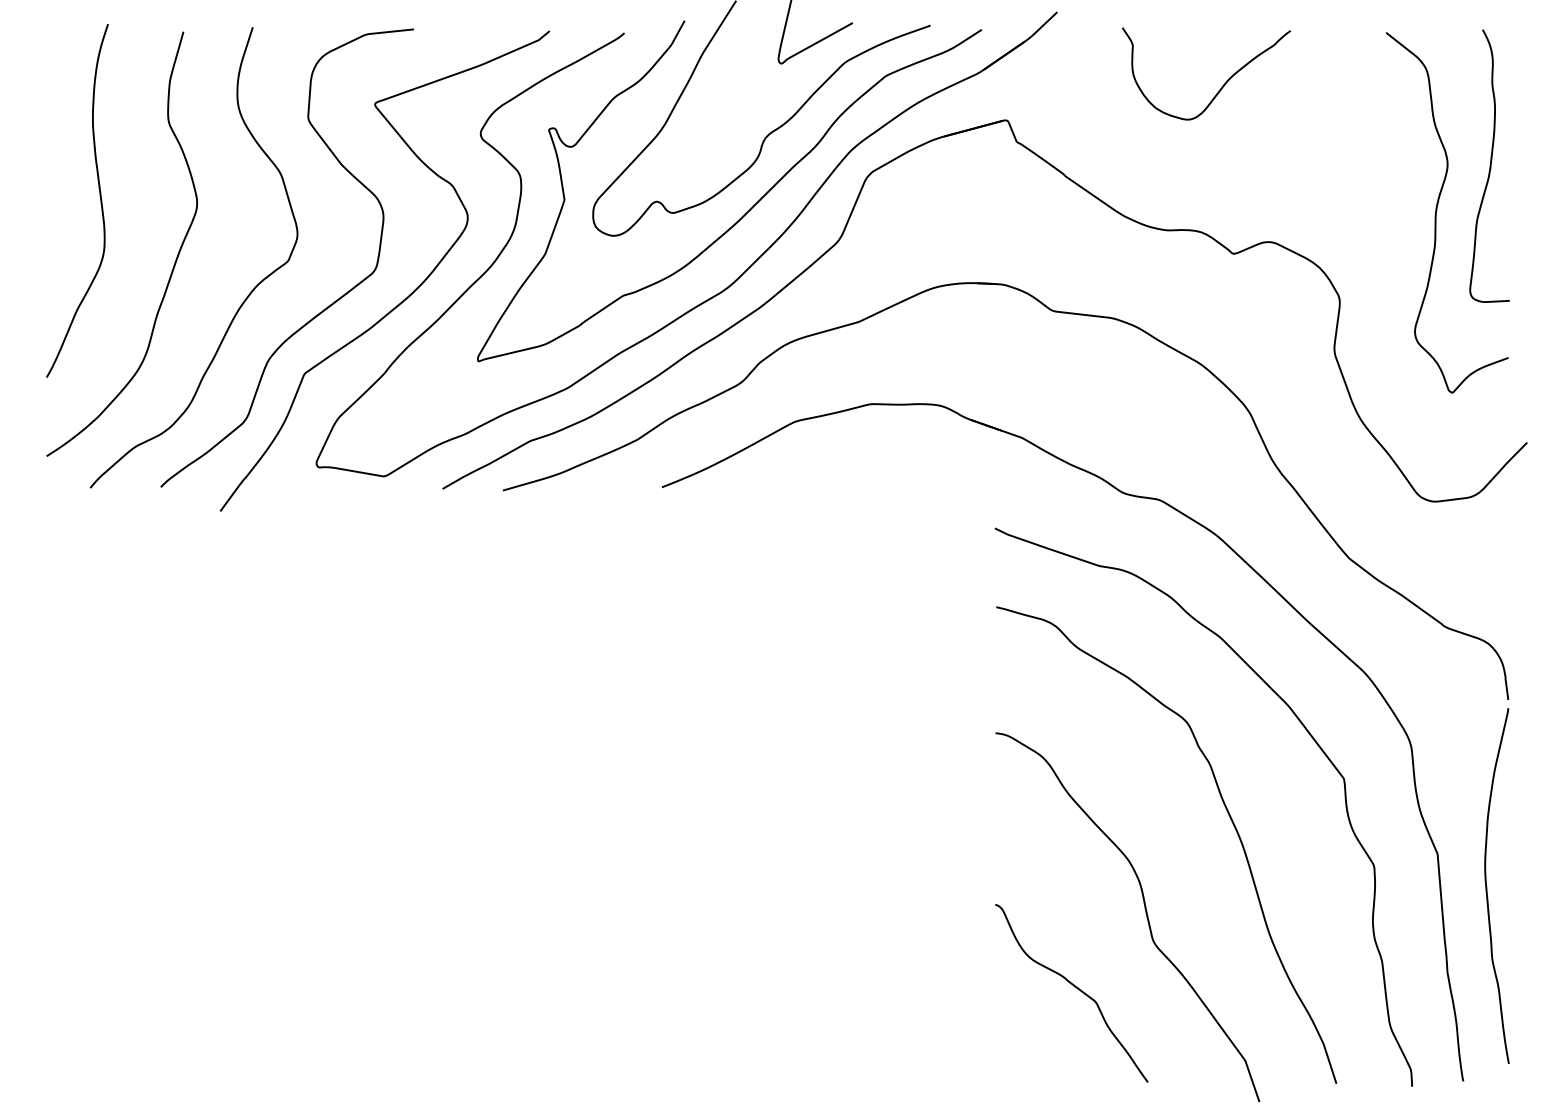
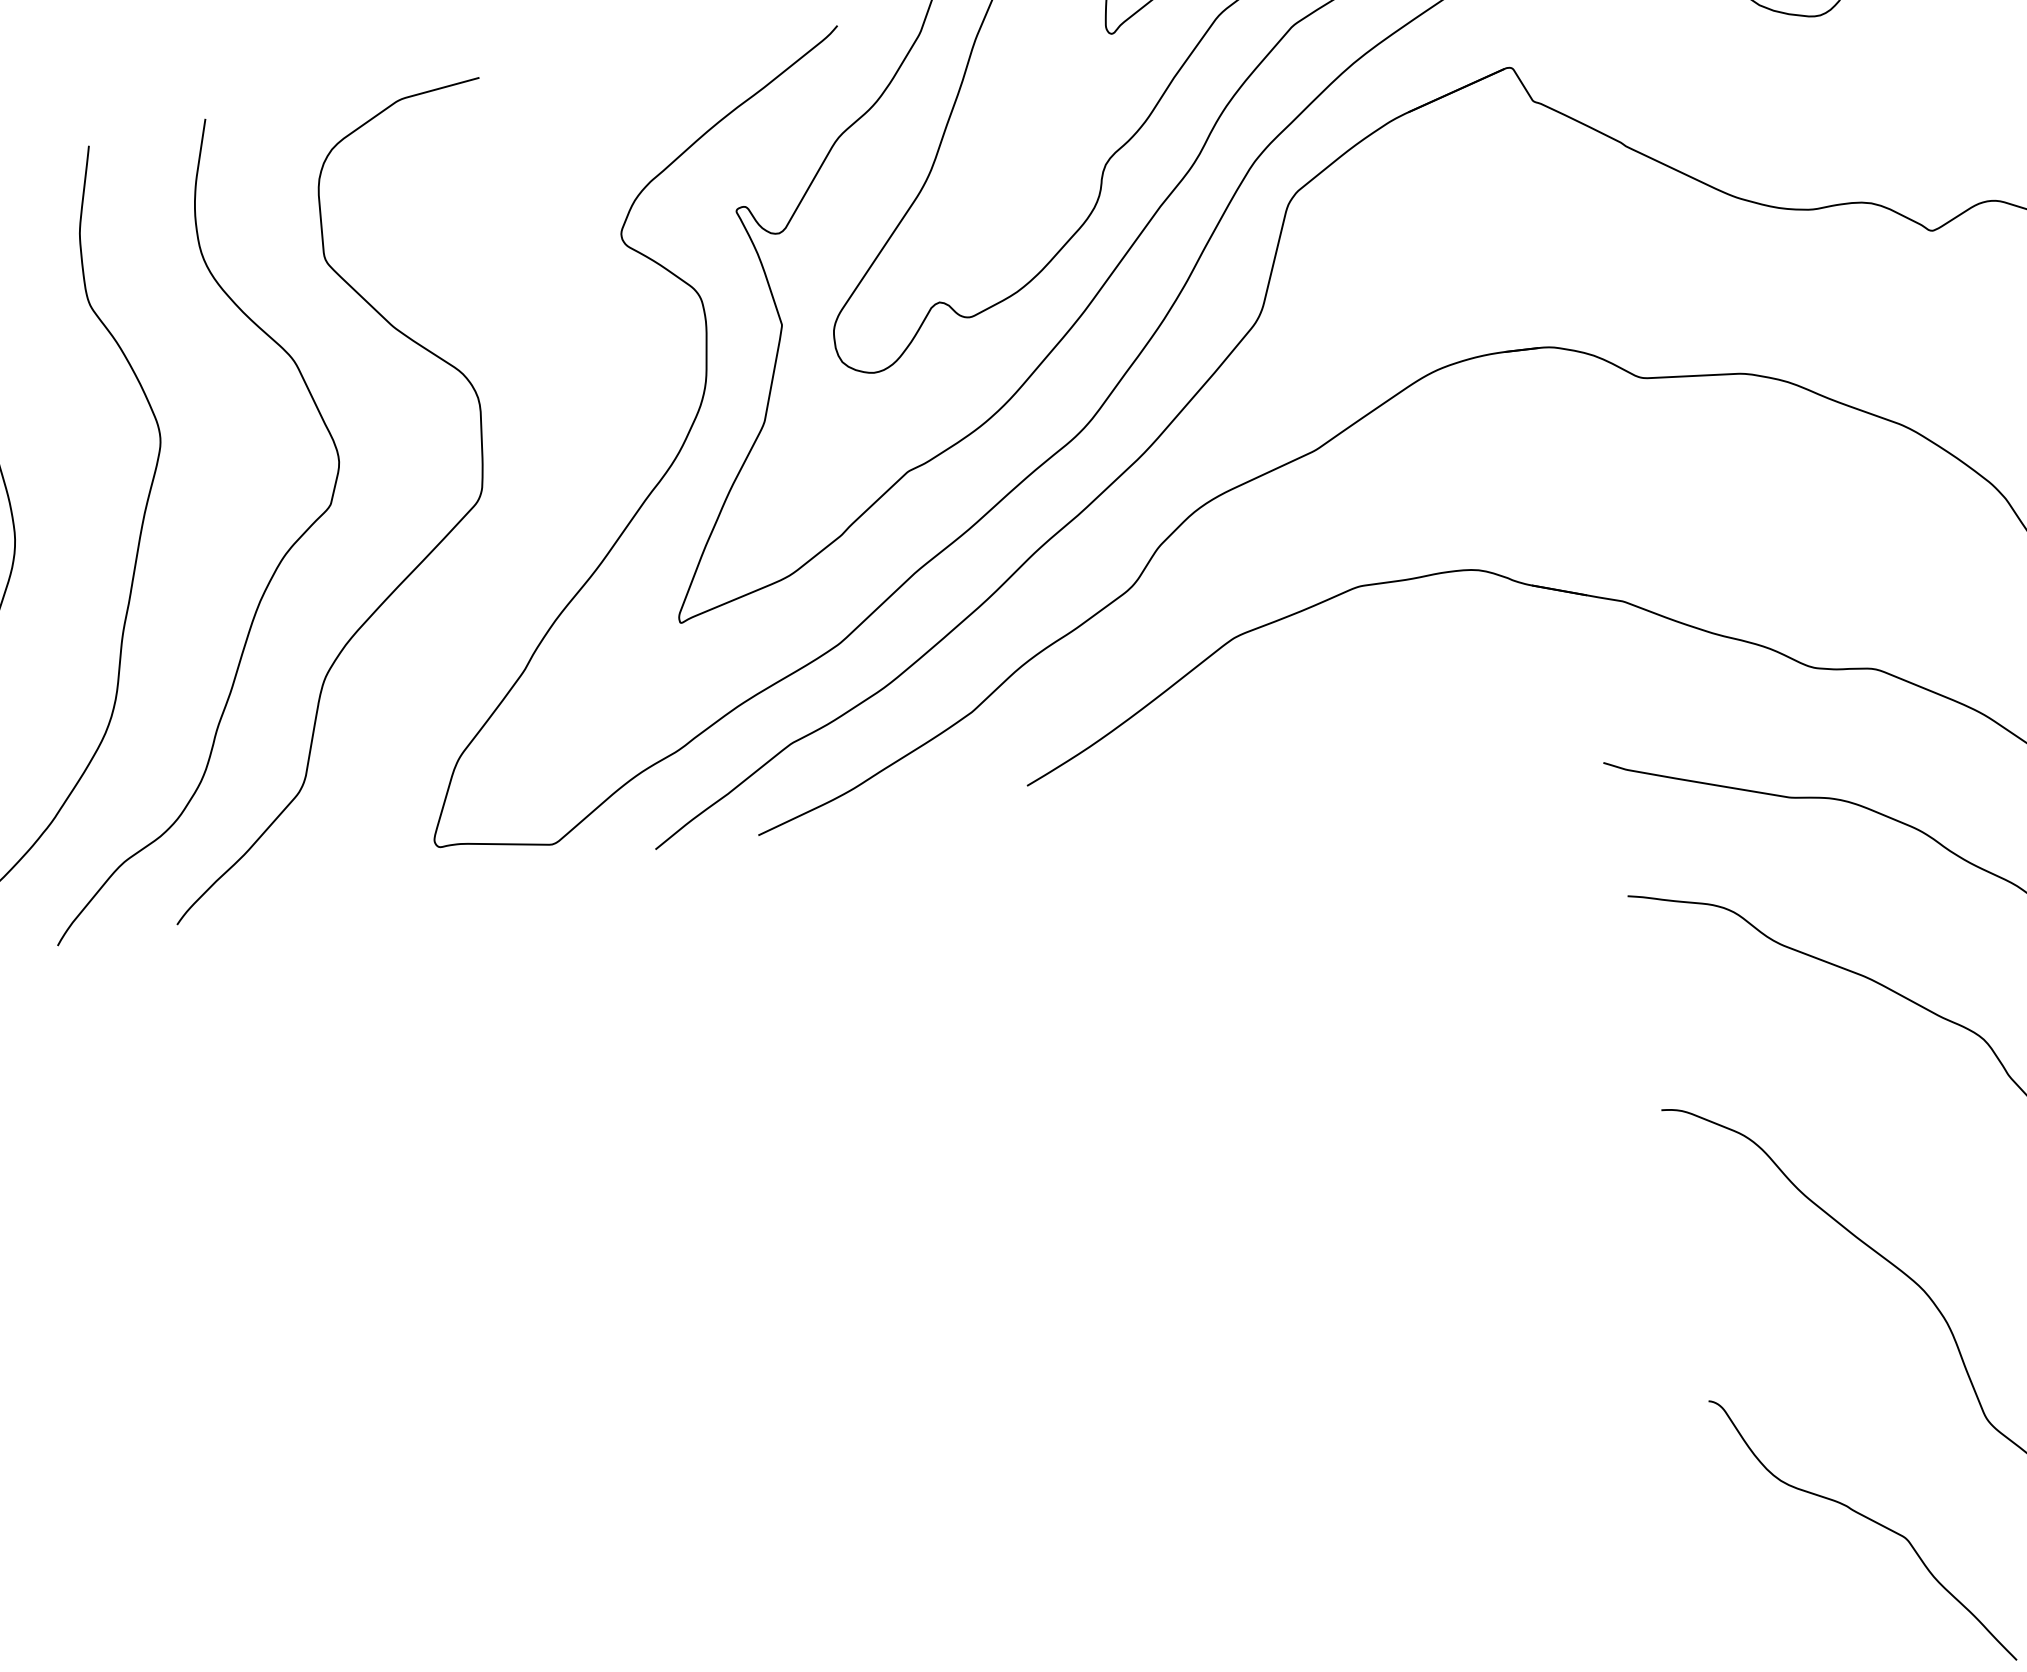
curve: (409, 294) -> (545, 528), removed

